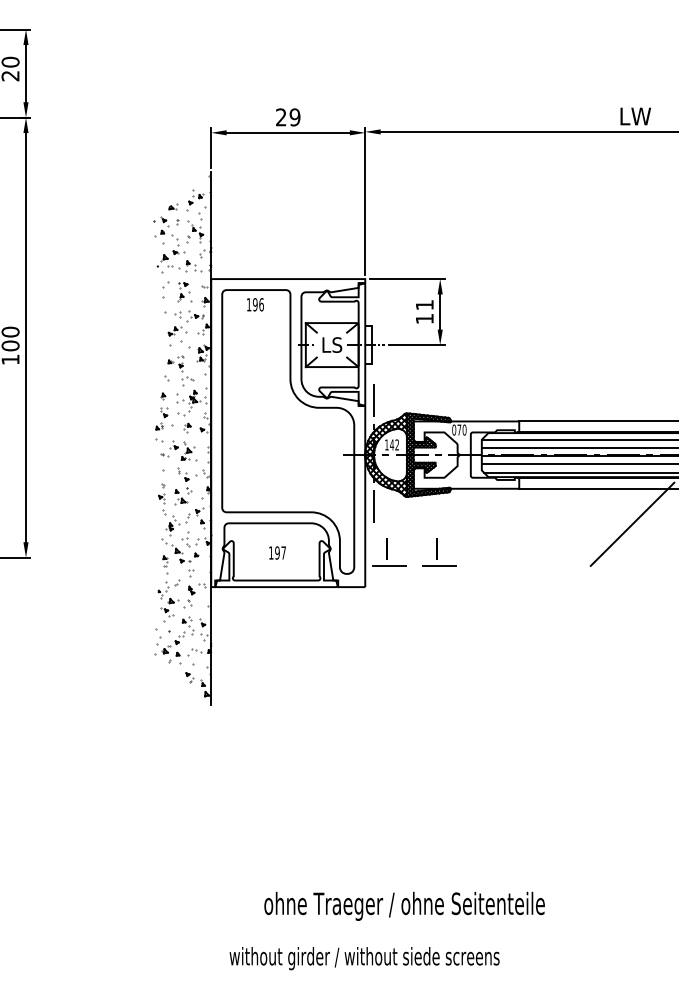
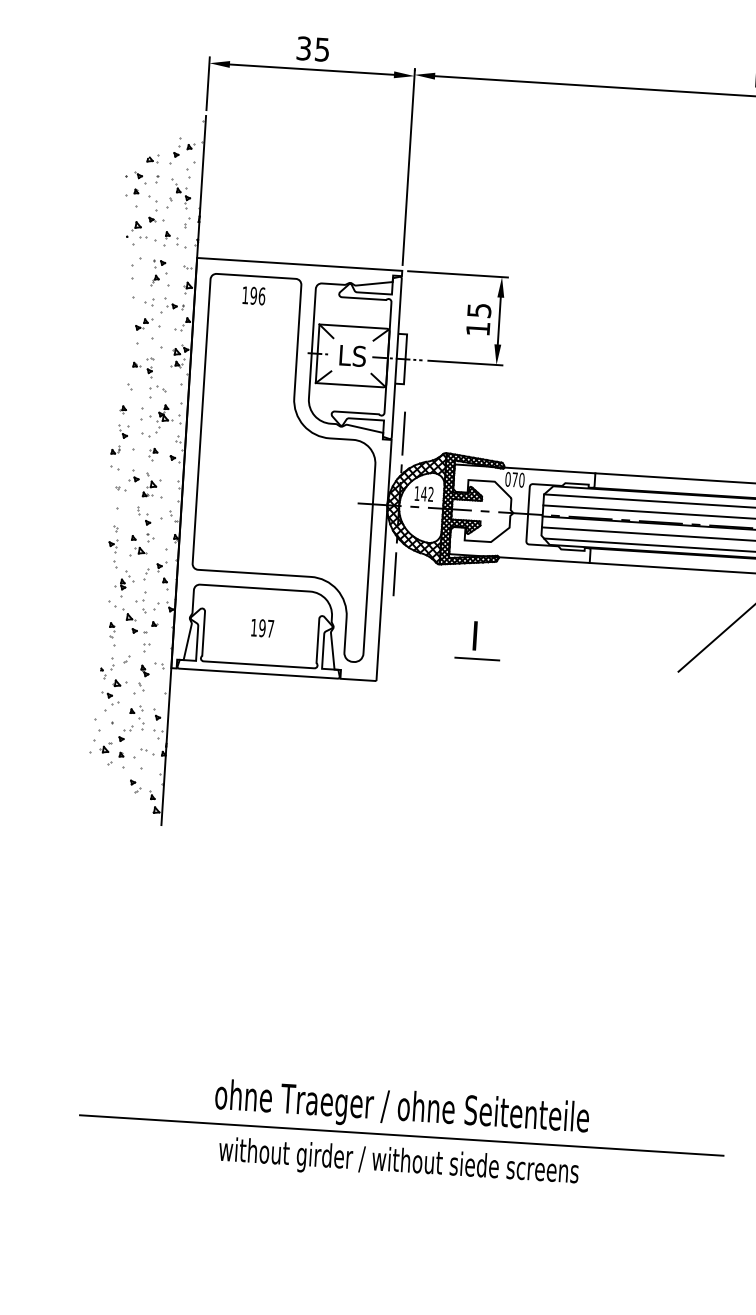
text: (288, 117) -> (313, 49), 29 -> 35
text: (424, 305) -> (478, 311), 11 -> 15
part: (389, 552) -> (411, 636), removed
line: (405, 925) -> (401, 1134), added
text: (364, 958) -> (398, 1162), moved

